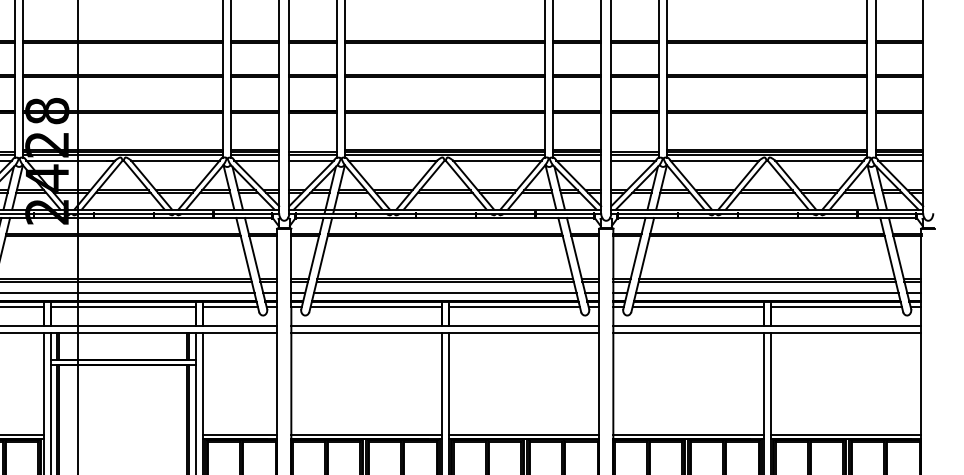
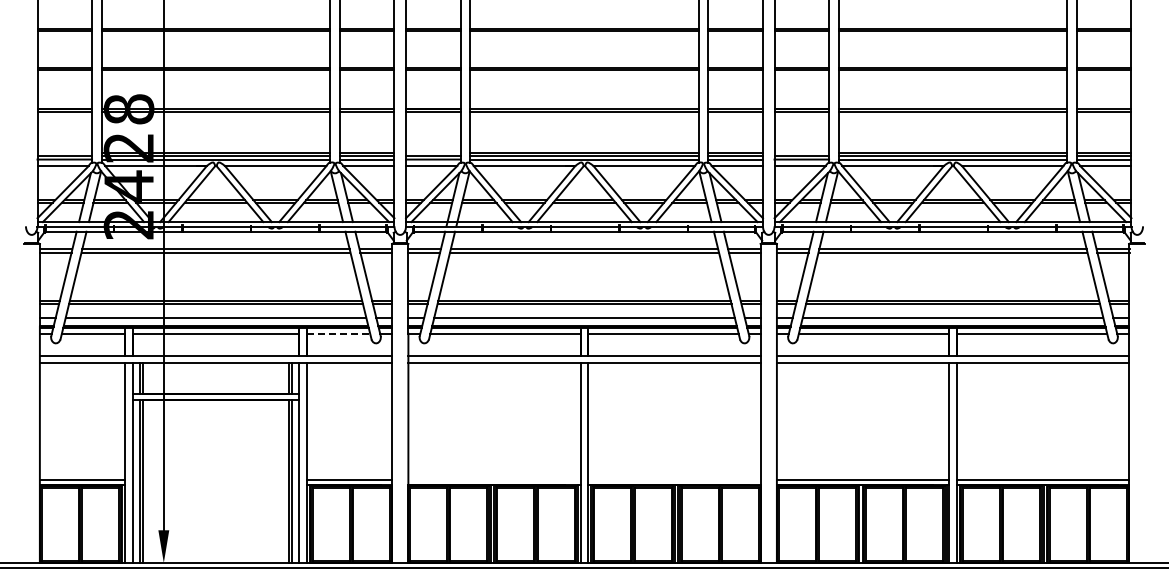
line: (230, 306) -> (338, 333), solid -> dashed
line: (366, 434) -> (494, 479), removed
line: (523, 434) -> (674, 479), removed

